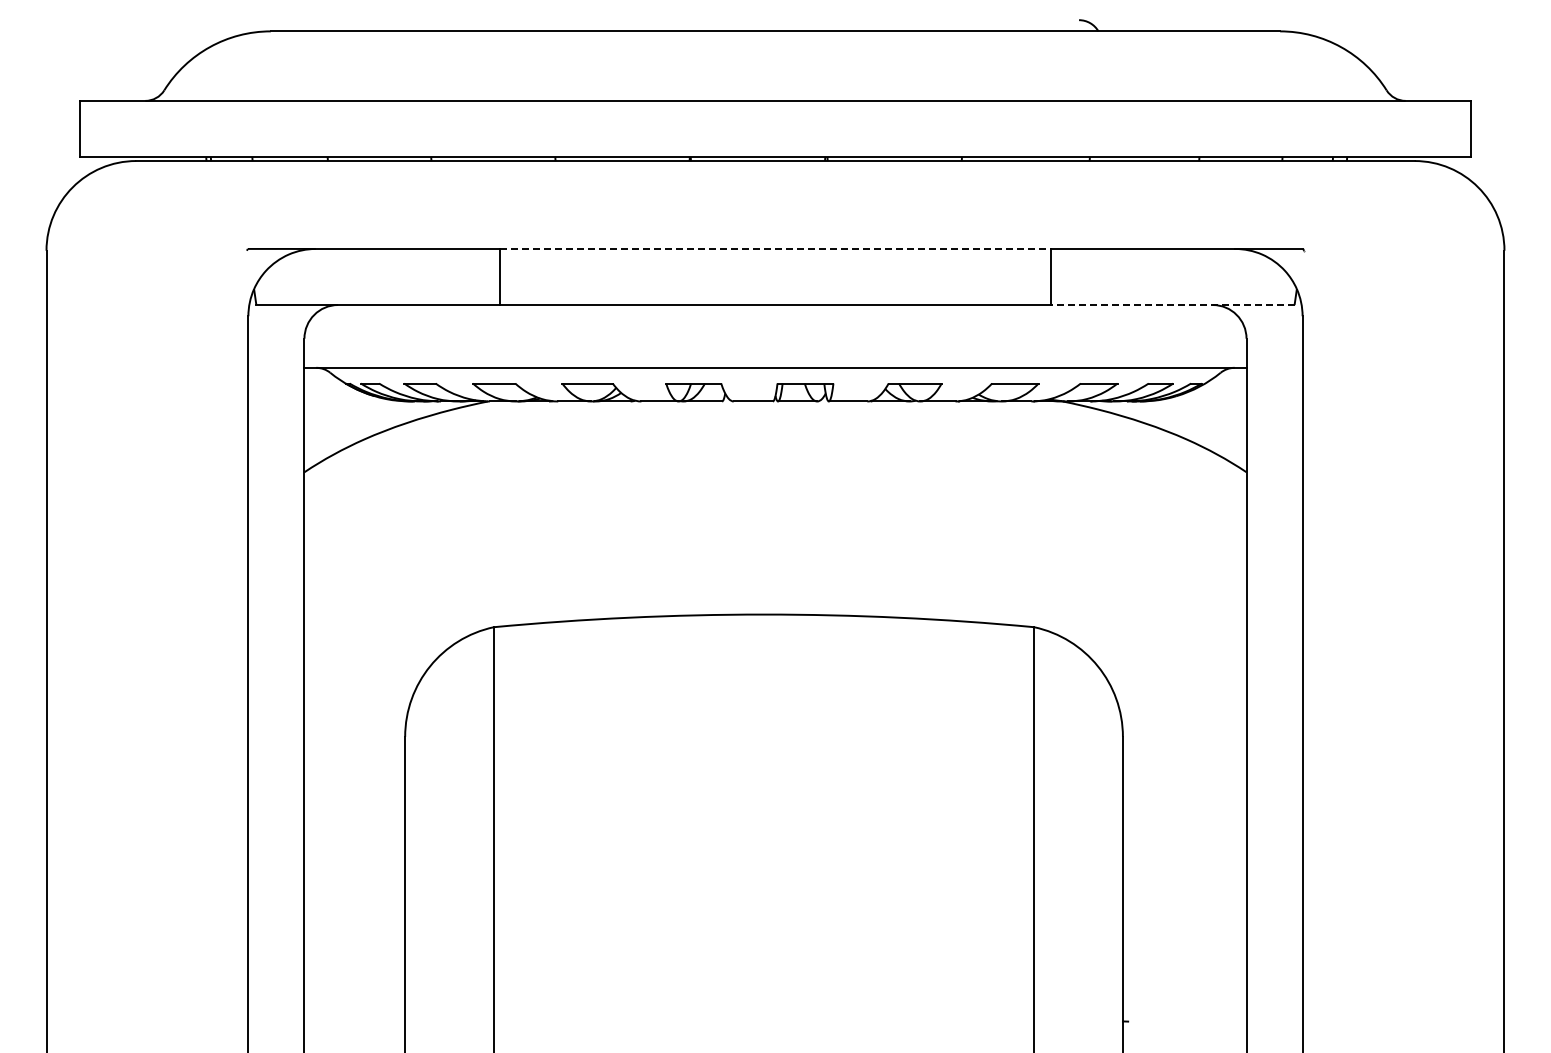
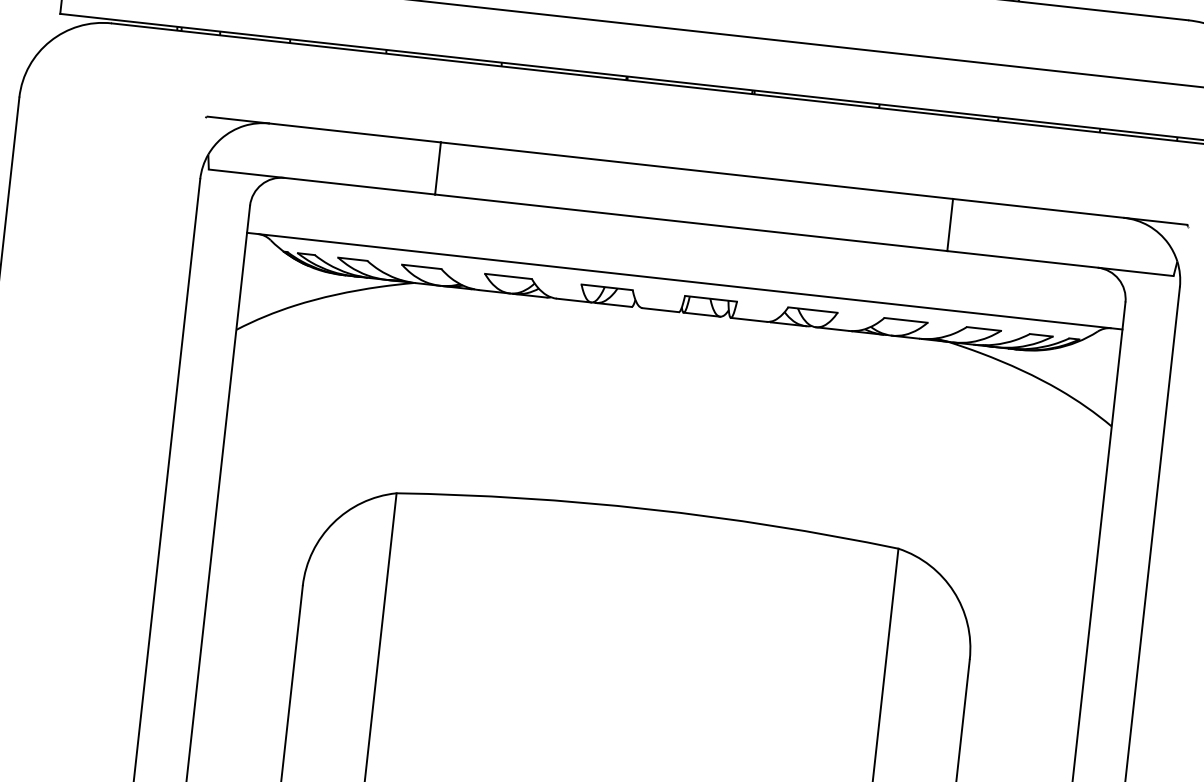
line: (775, 248) -> (697, 170), dashed -> solid
line: (1172, 305) -> (1060, 263), dashed -> solid

